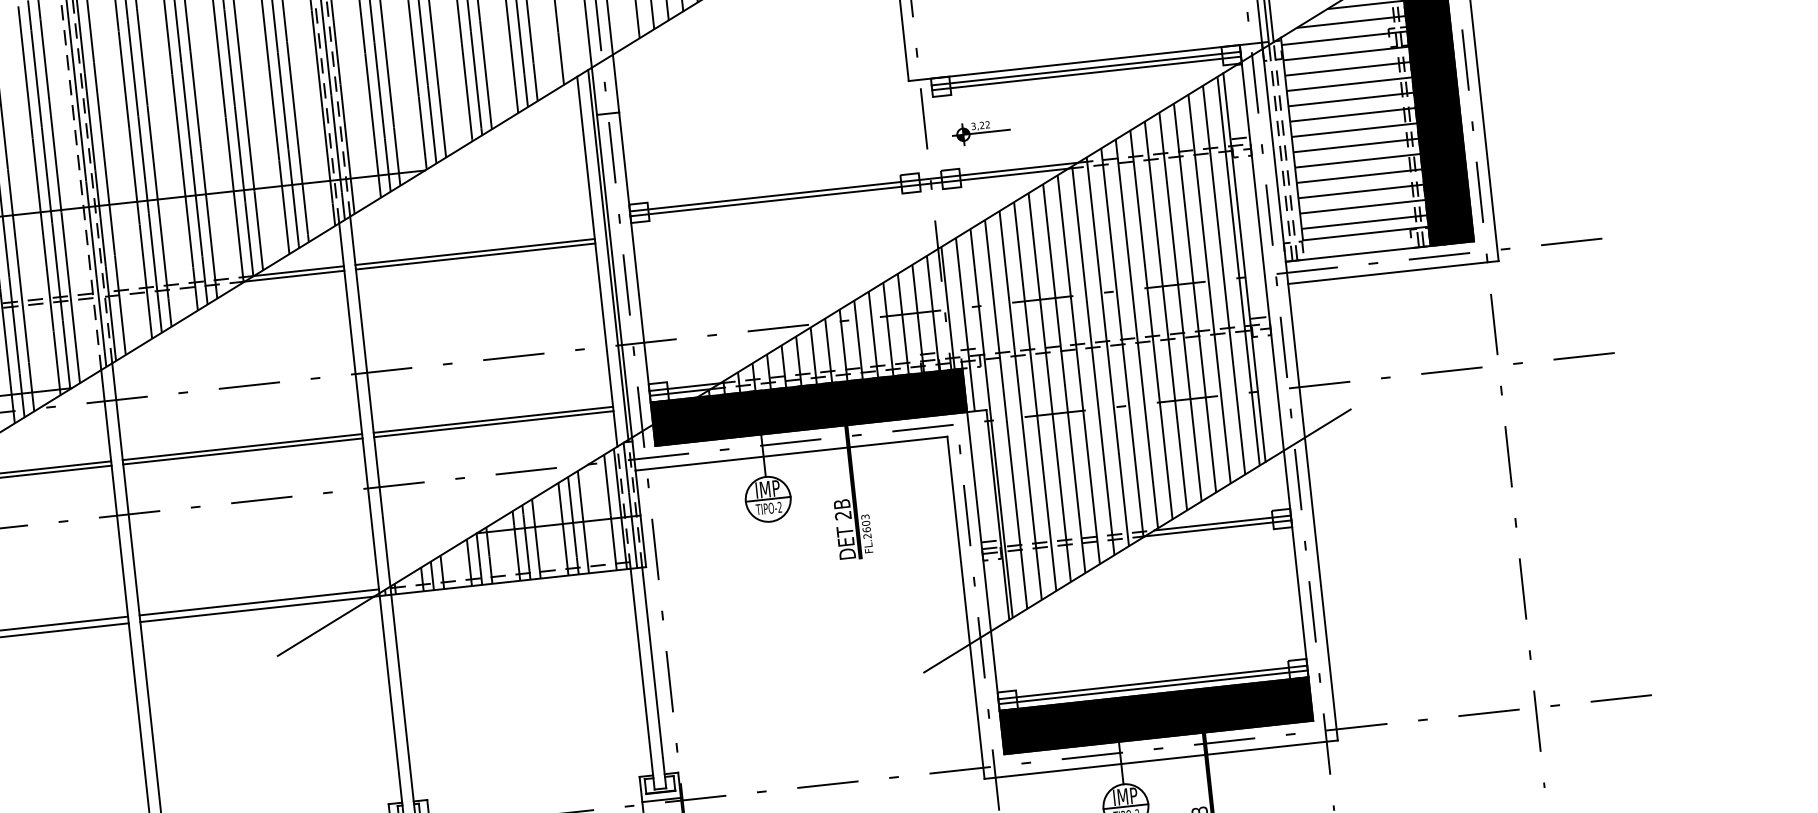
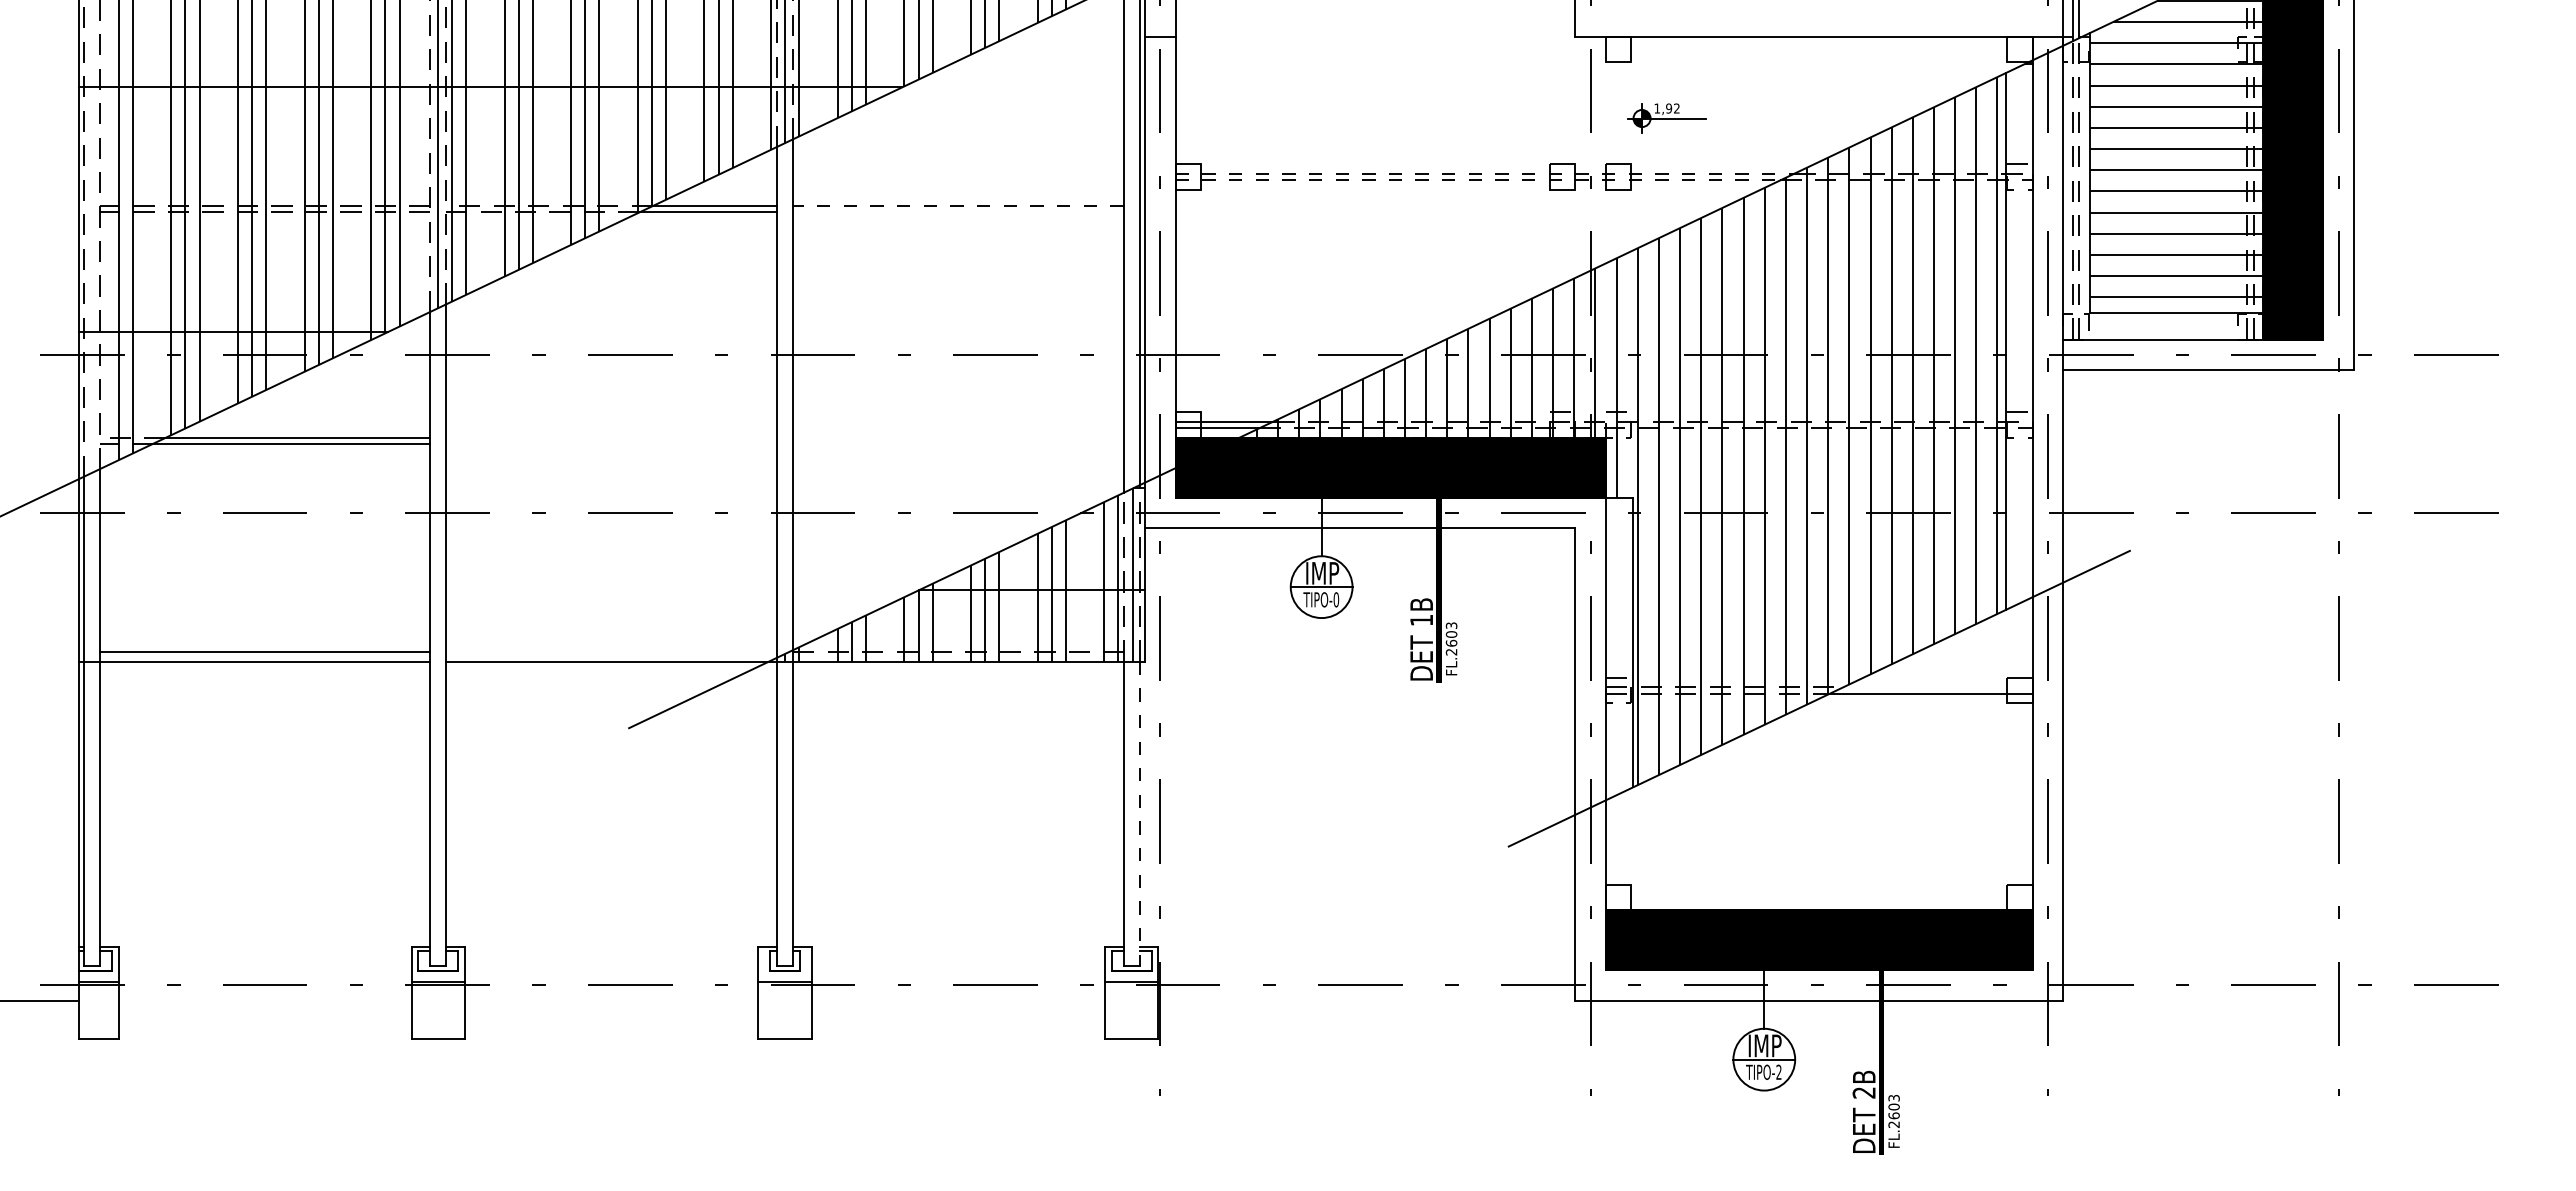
line: (1086, 68) -> (1819, 46), removed
line: (1086, 73) -> (1819, 53), removed
text: (978, 125) -> (1663, 108), 3,22 -> 1,92
line: (854, 186) -> (1485, 173), solid -> dashed
line: (849, 192) -> (1478, 180), solid -> dashed
line: (474, 252) -> (957, 206), solid -> dashed
line: (475, 256) -> (958, 212), removed
line: (493, 419) -> (958, 437), removed
line: (493, 423) -> (958, 443), removed
line: (242, 446) -> (611, 437), removed
line: (242, 451) -> (611, 443), removed
text: (779, 507) -> (1336, 599), TIPO-2 -> TIPO-0
text: (843, 515) -> (1421, 620), 2B -> 1B
line: (1222, 522) -> (1938, 686), removed
line: (259, 602) -> (611, 652), removed
line: (654, 678) -> (1139, 814), solid -> dashed
line: (1152, 682) -> (1819, 894), removed
line: (1153, 687) -> (1819, 900), removed

